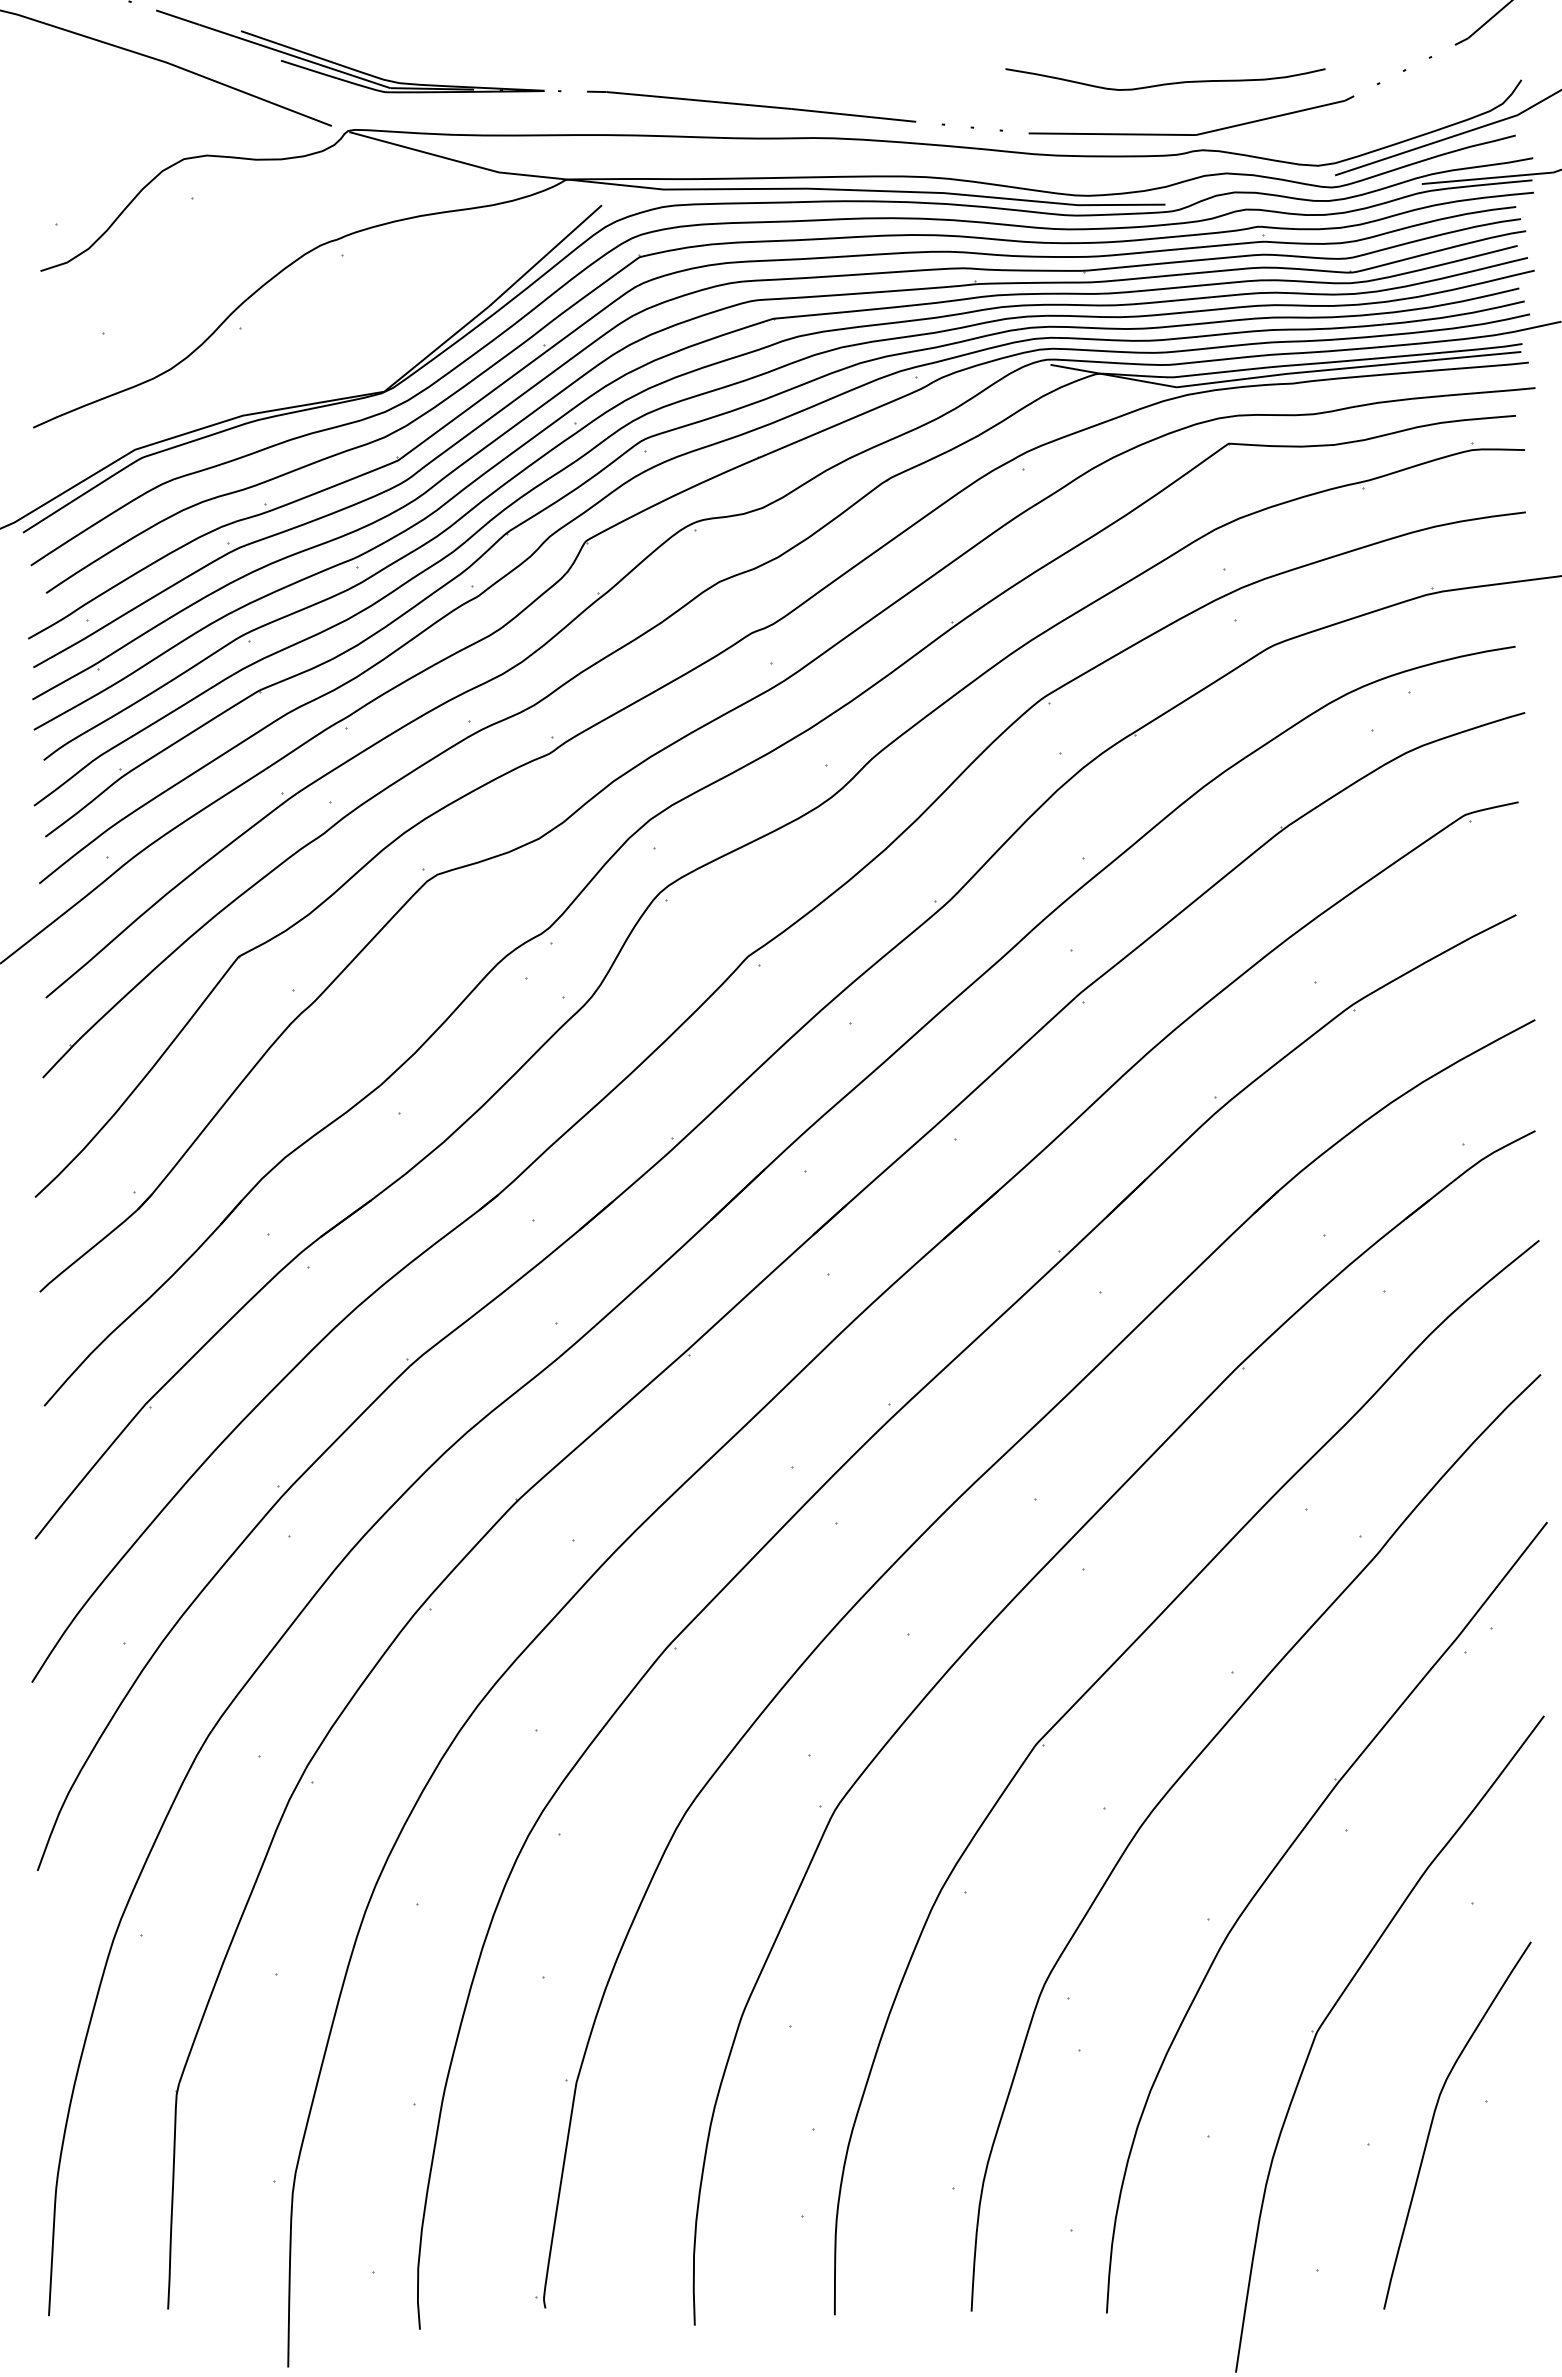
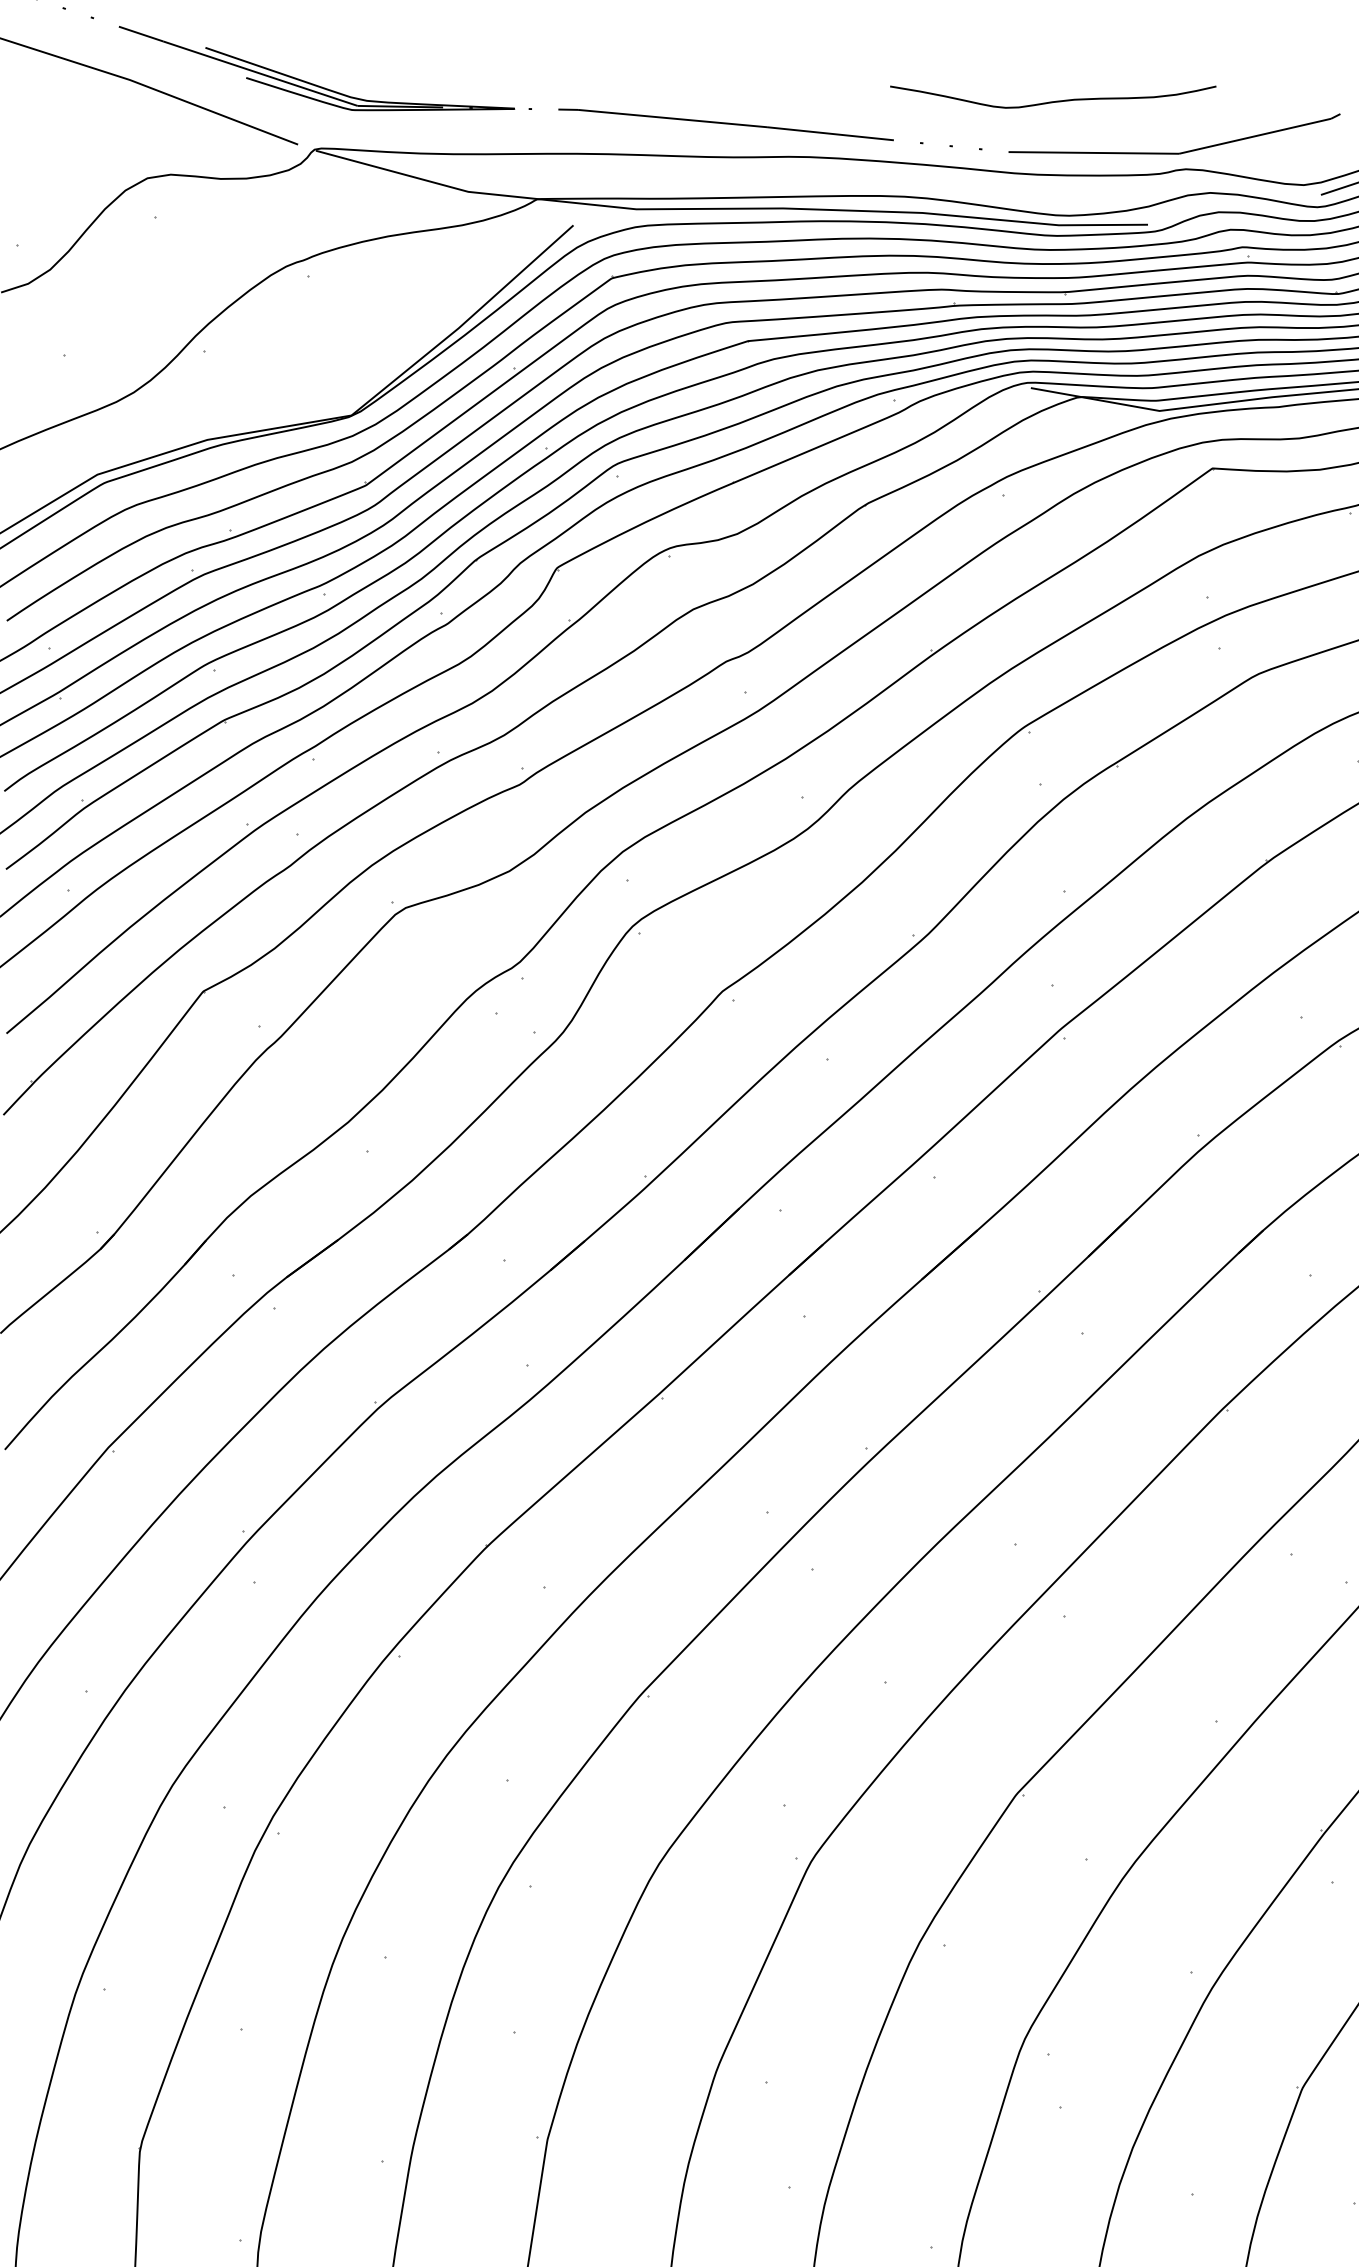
curve: (1165, 83) -> (1053, 101), moved

